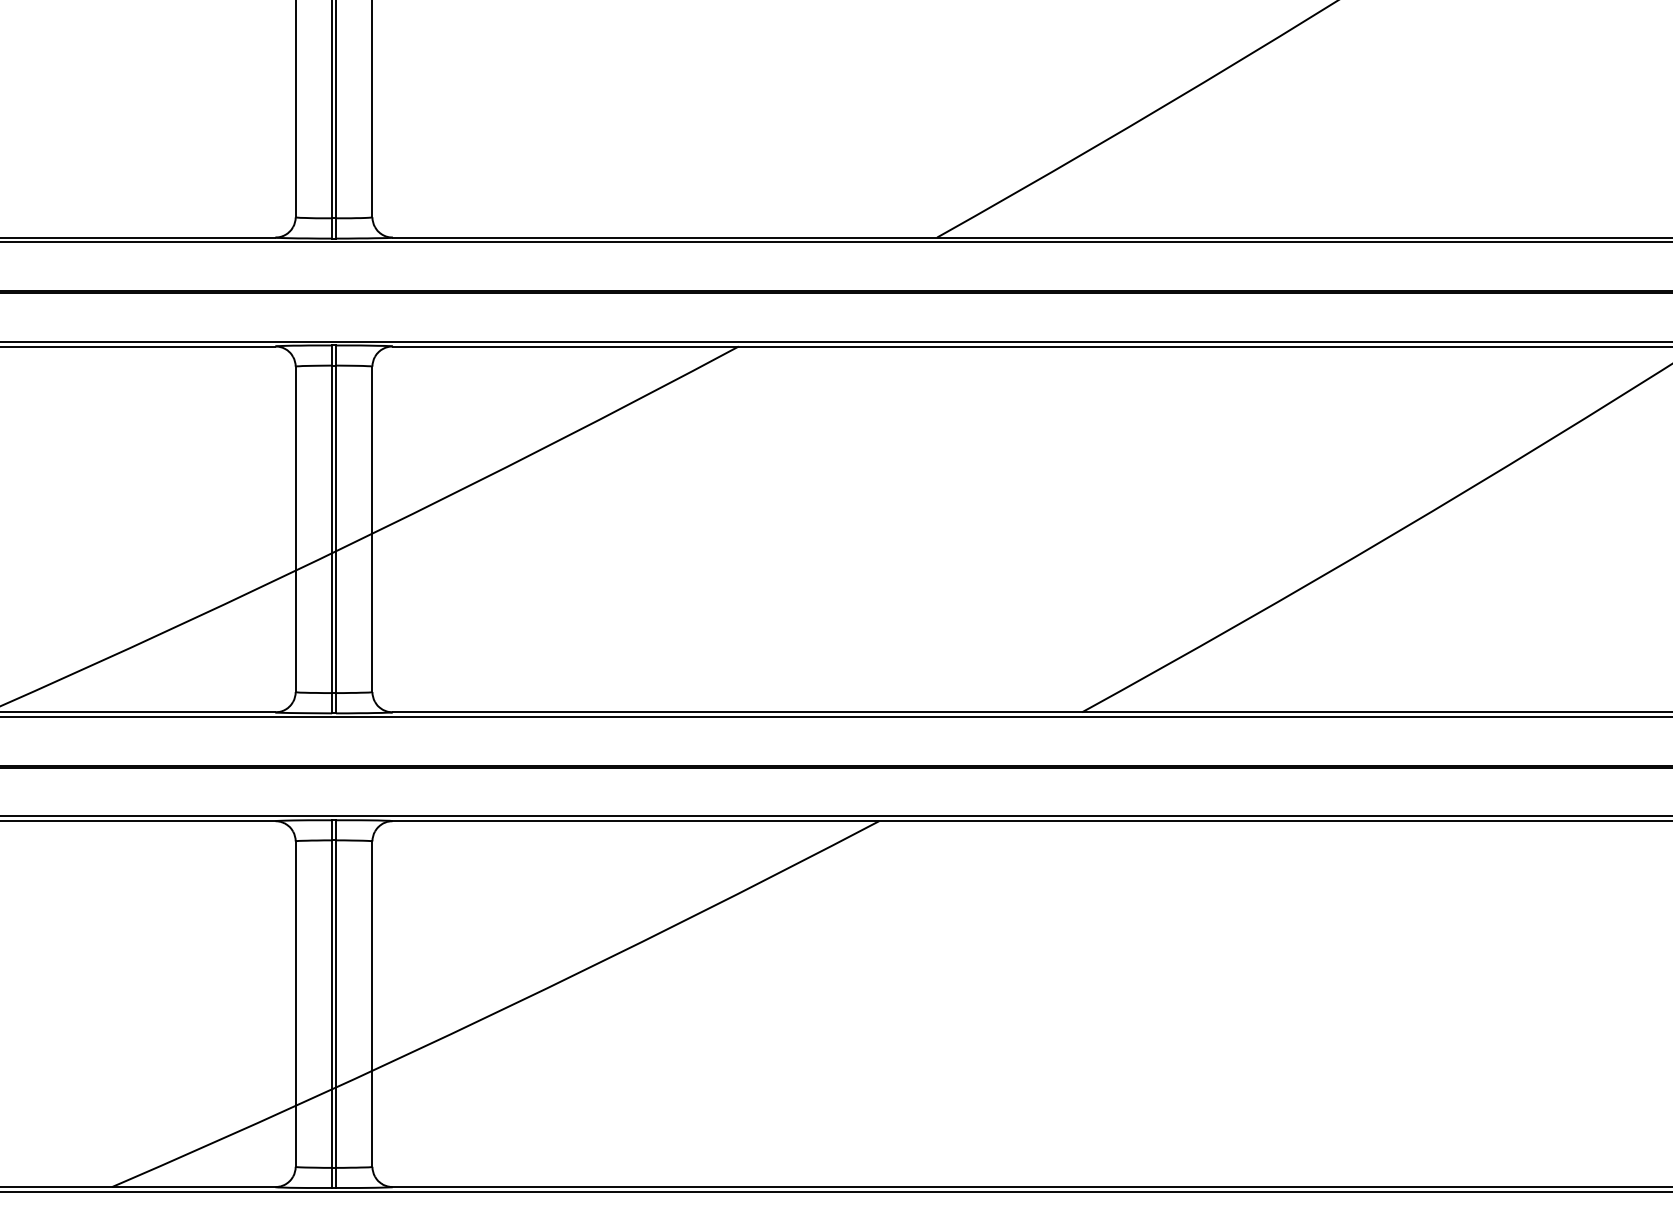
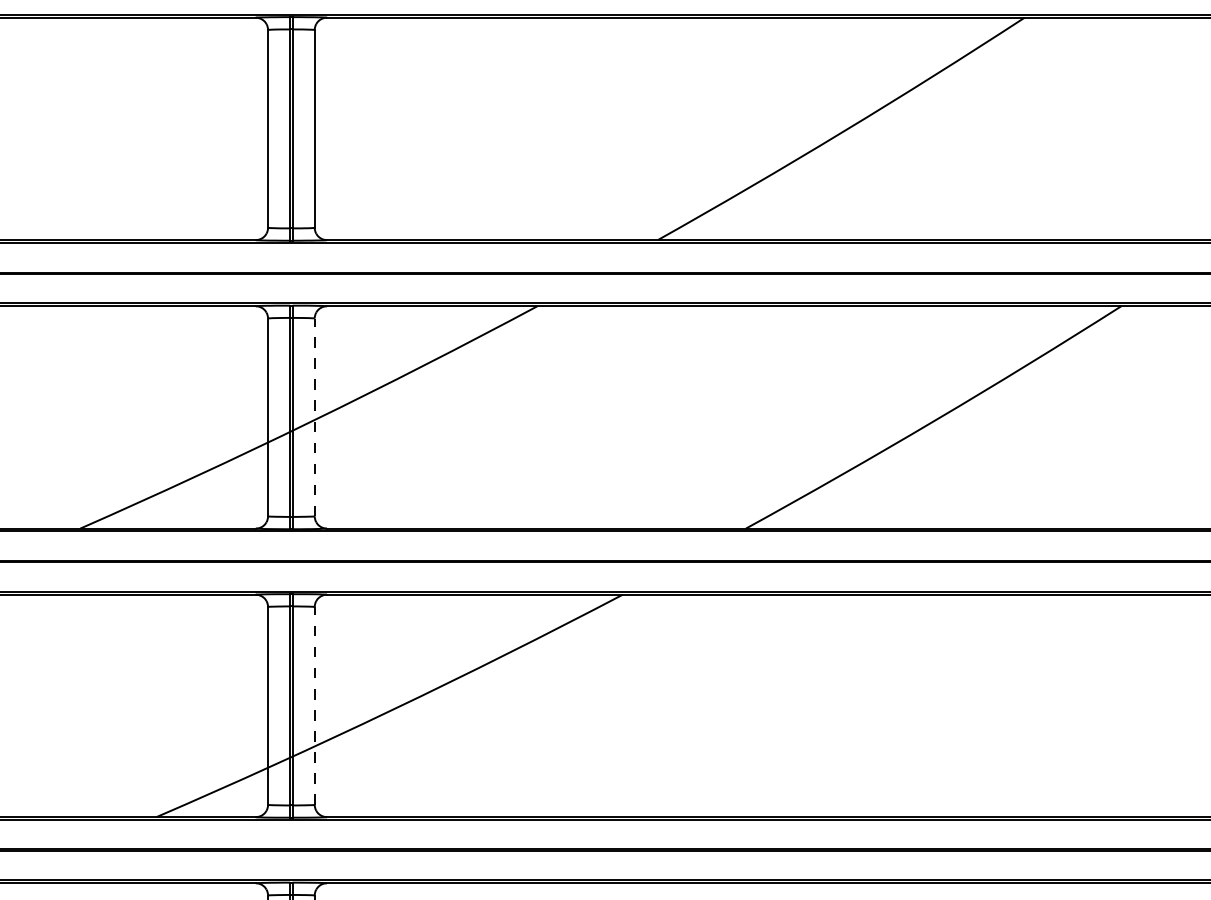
line: (372, 529) -> (314, 417), solid -> dashed
line: (372, 1003) -> (314, 705), solid -> dashed

